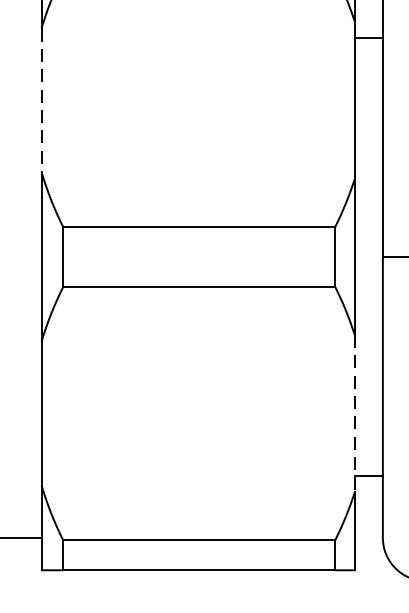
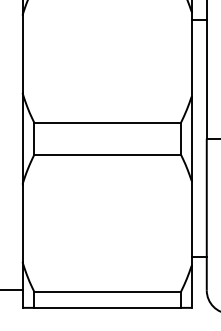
line: (41, 100) -> (22, 54), dashed -> solid
line: (354, 413) -> (191, 223), dashed -> solid

